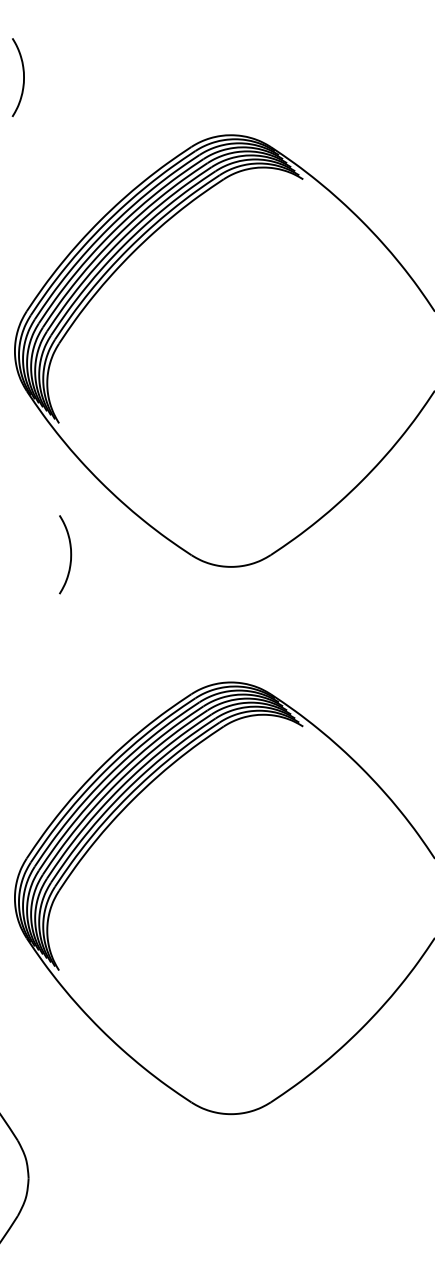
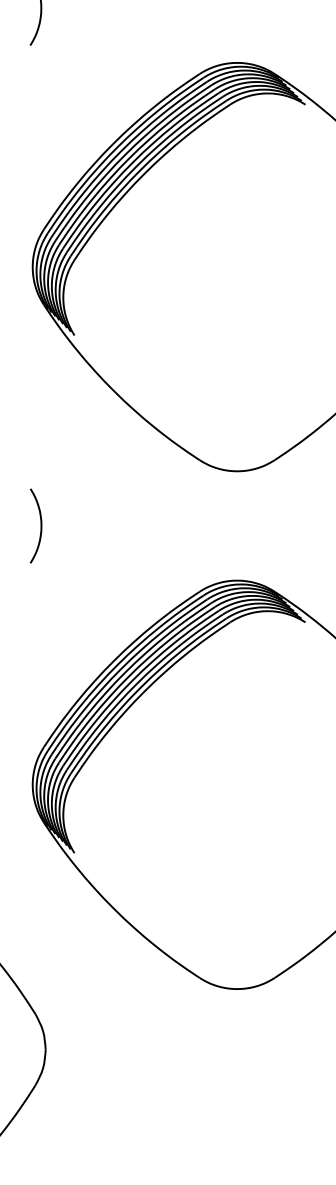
curve: (70, 554) -> (40, 525), moved

